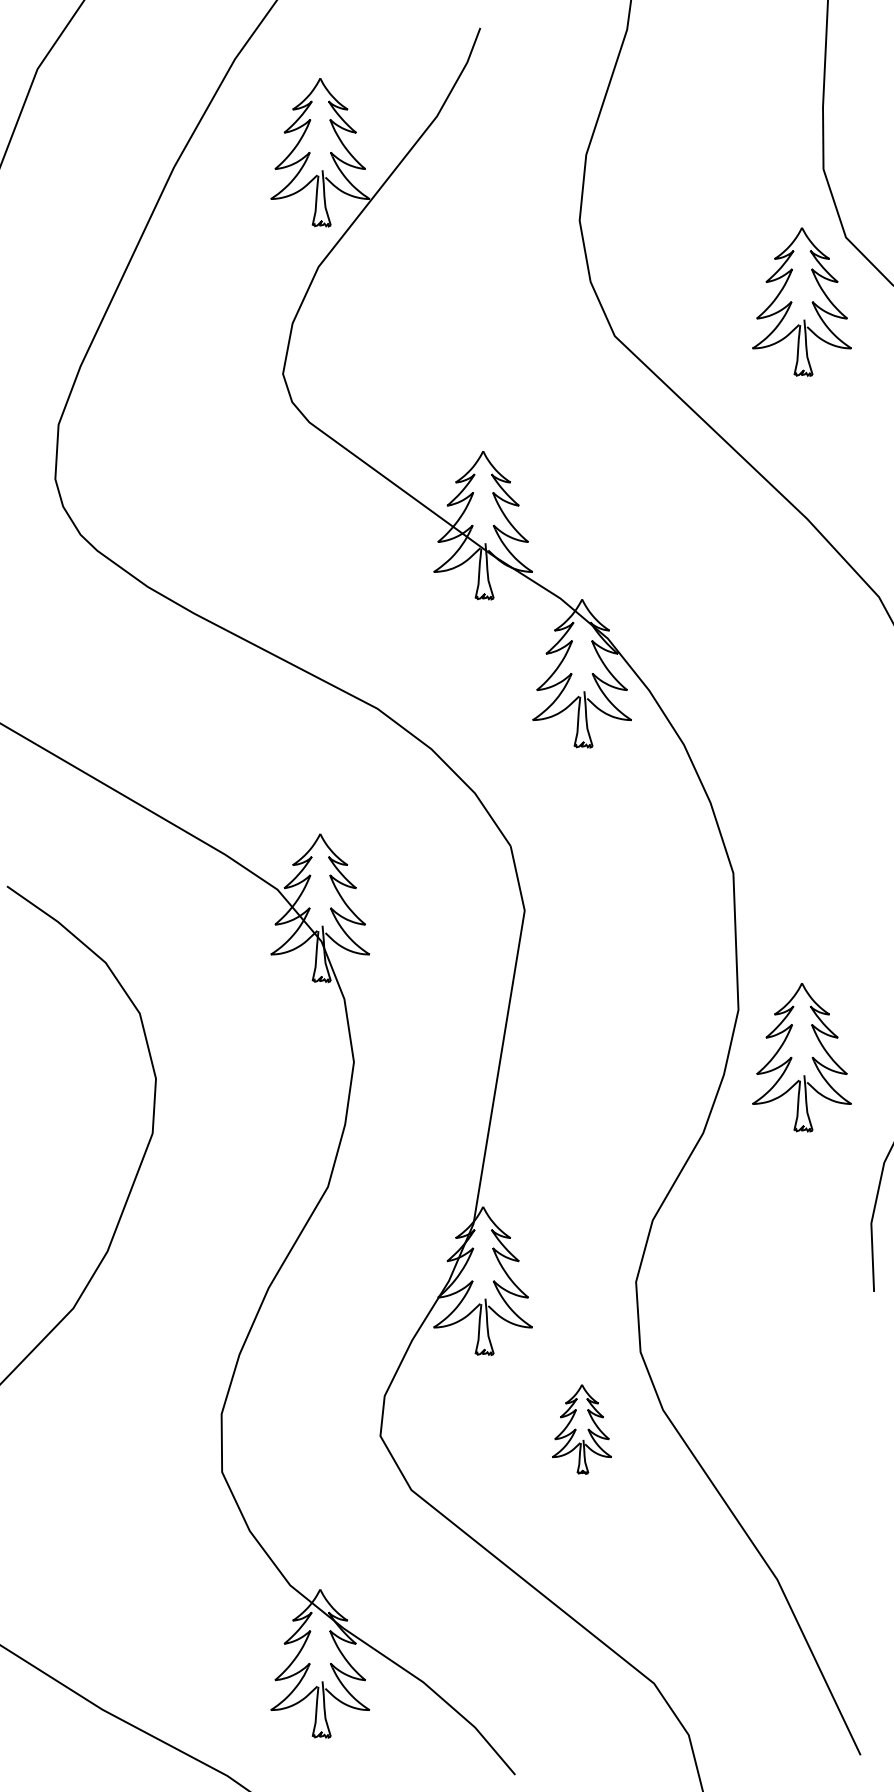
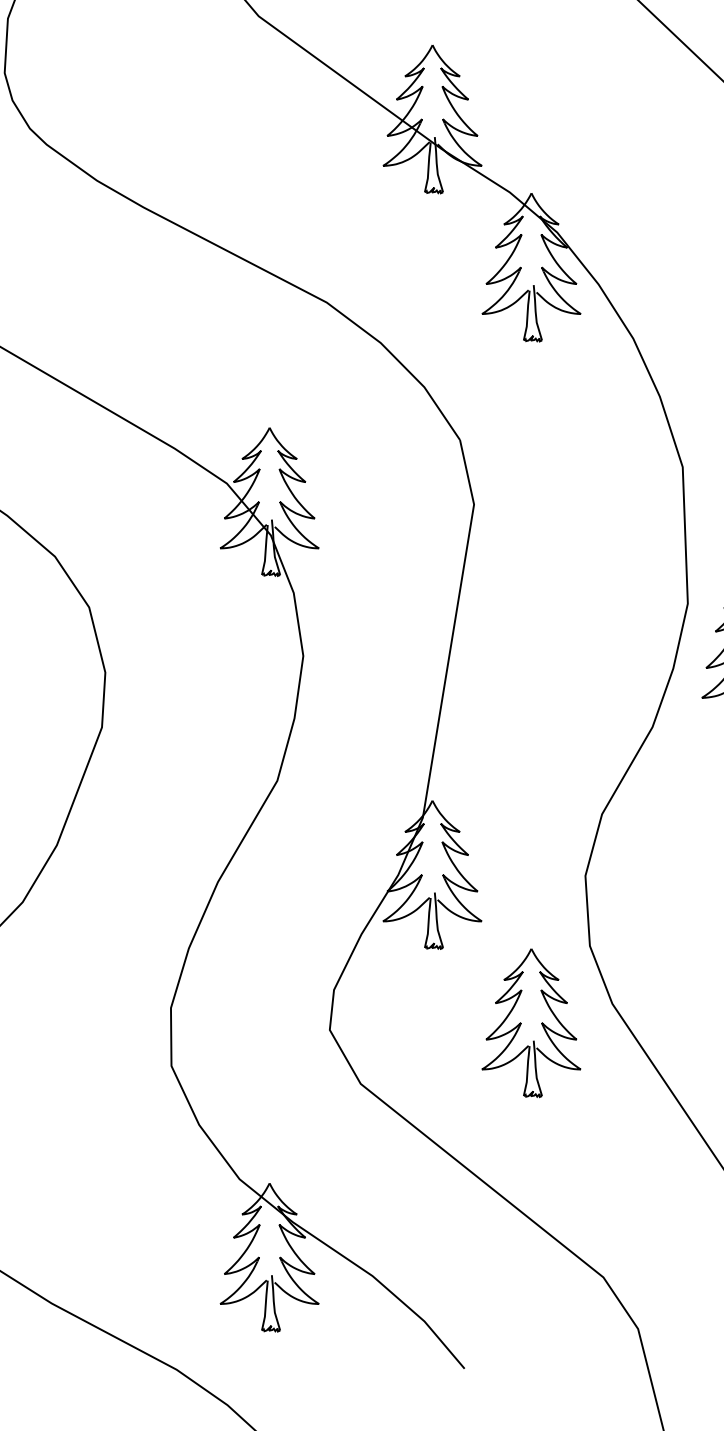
part: (581, 1429) -> (530, 1023), size x1.67

